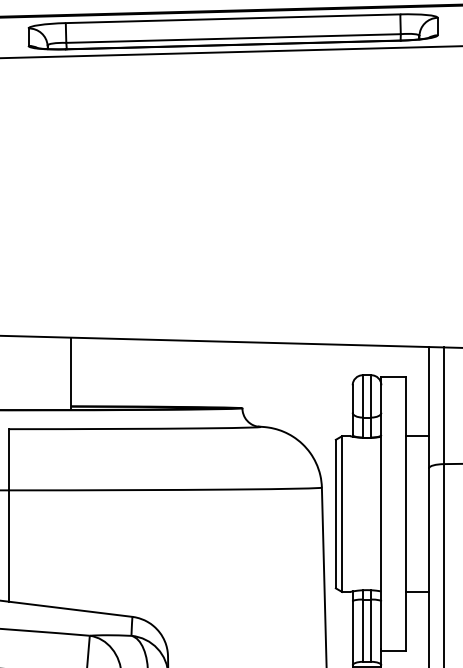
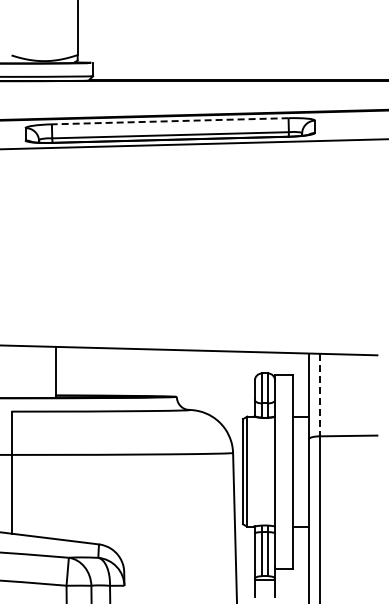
line: (232, 19) -> (169, 121), solid -> dashed
line: (444, 406) -> (319, 395), solid -> dashed

